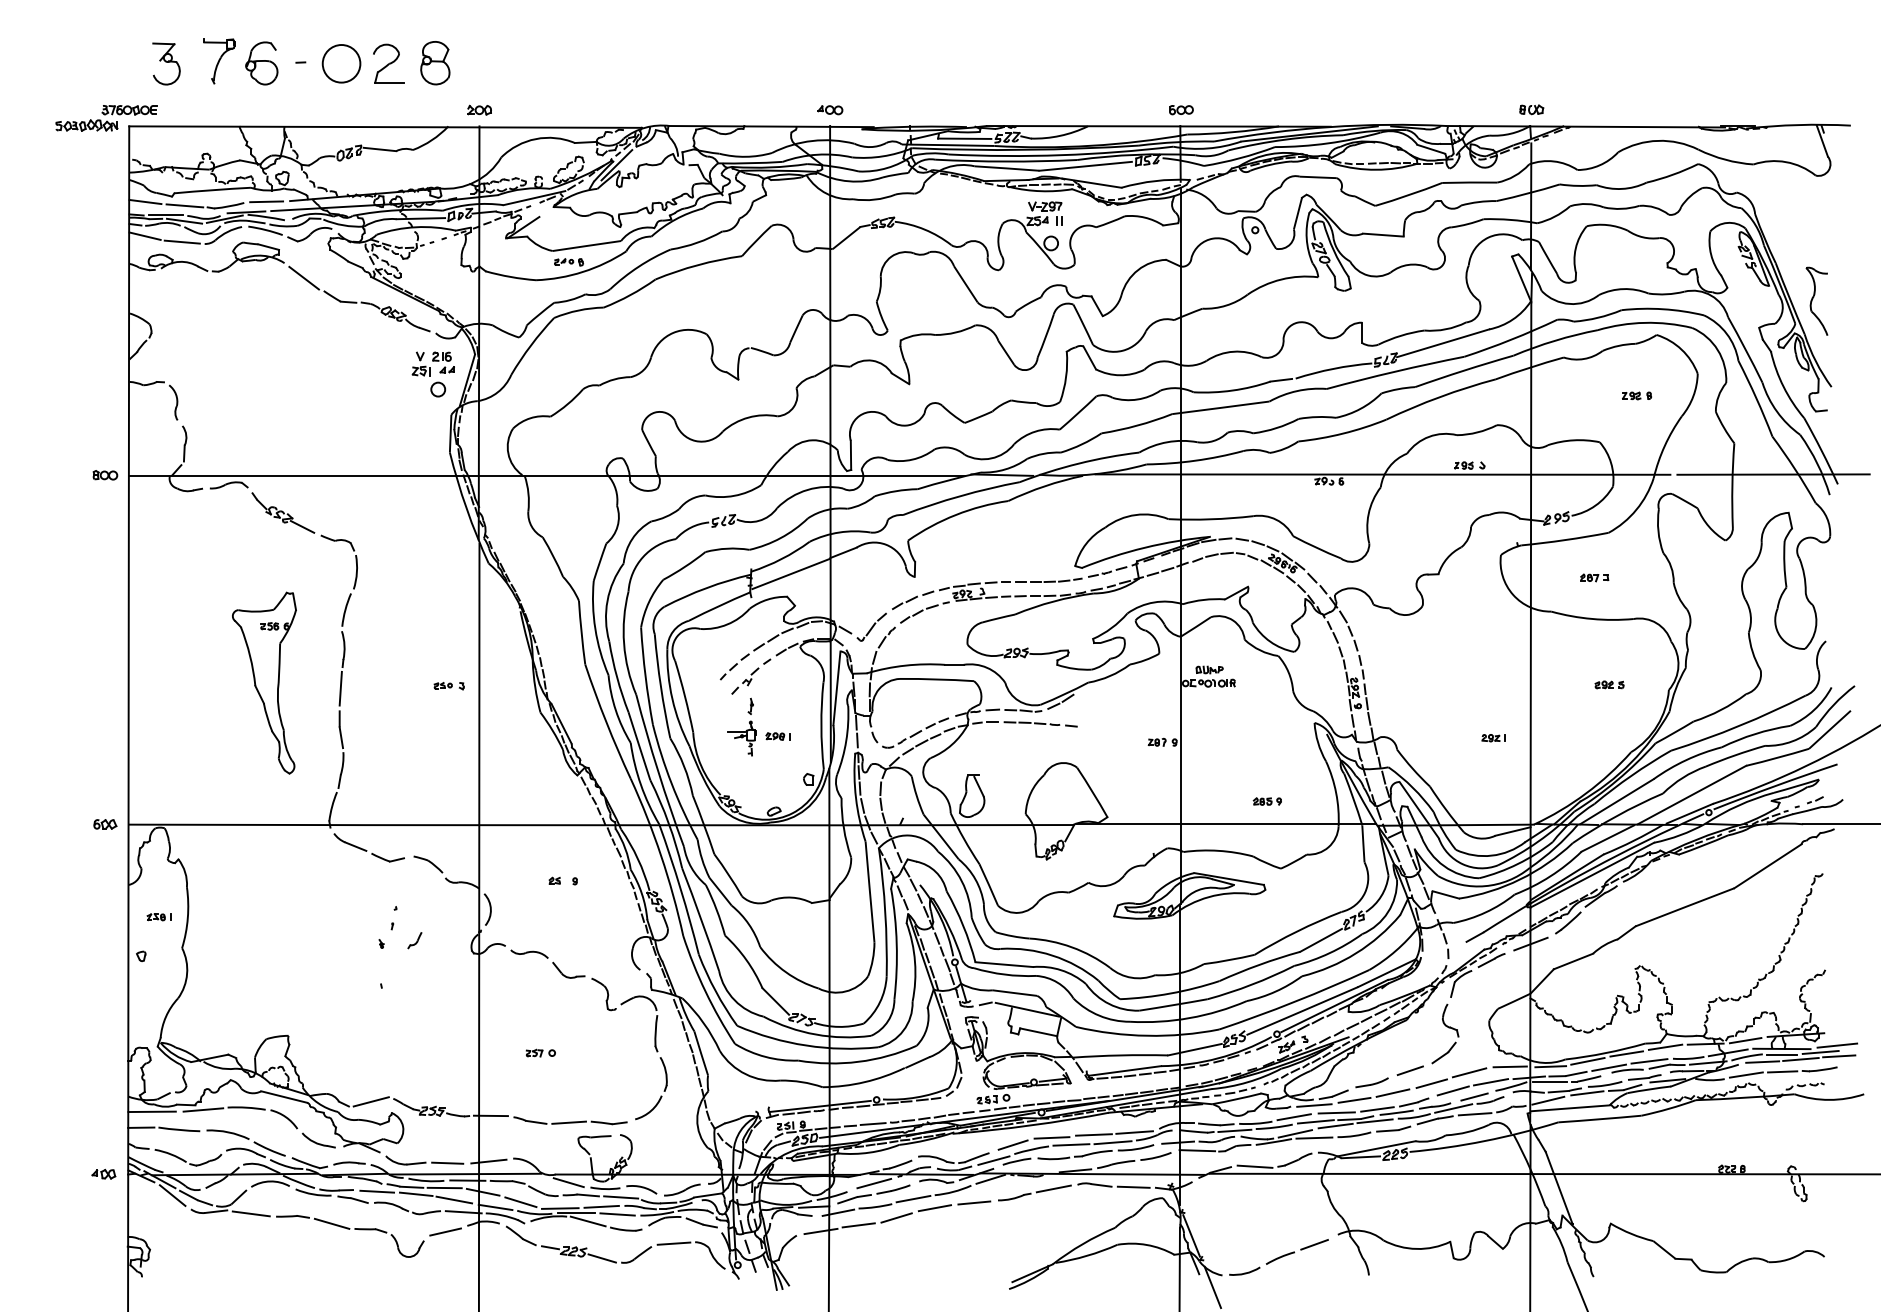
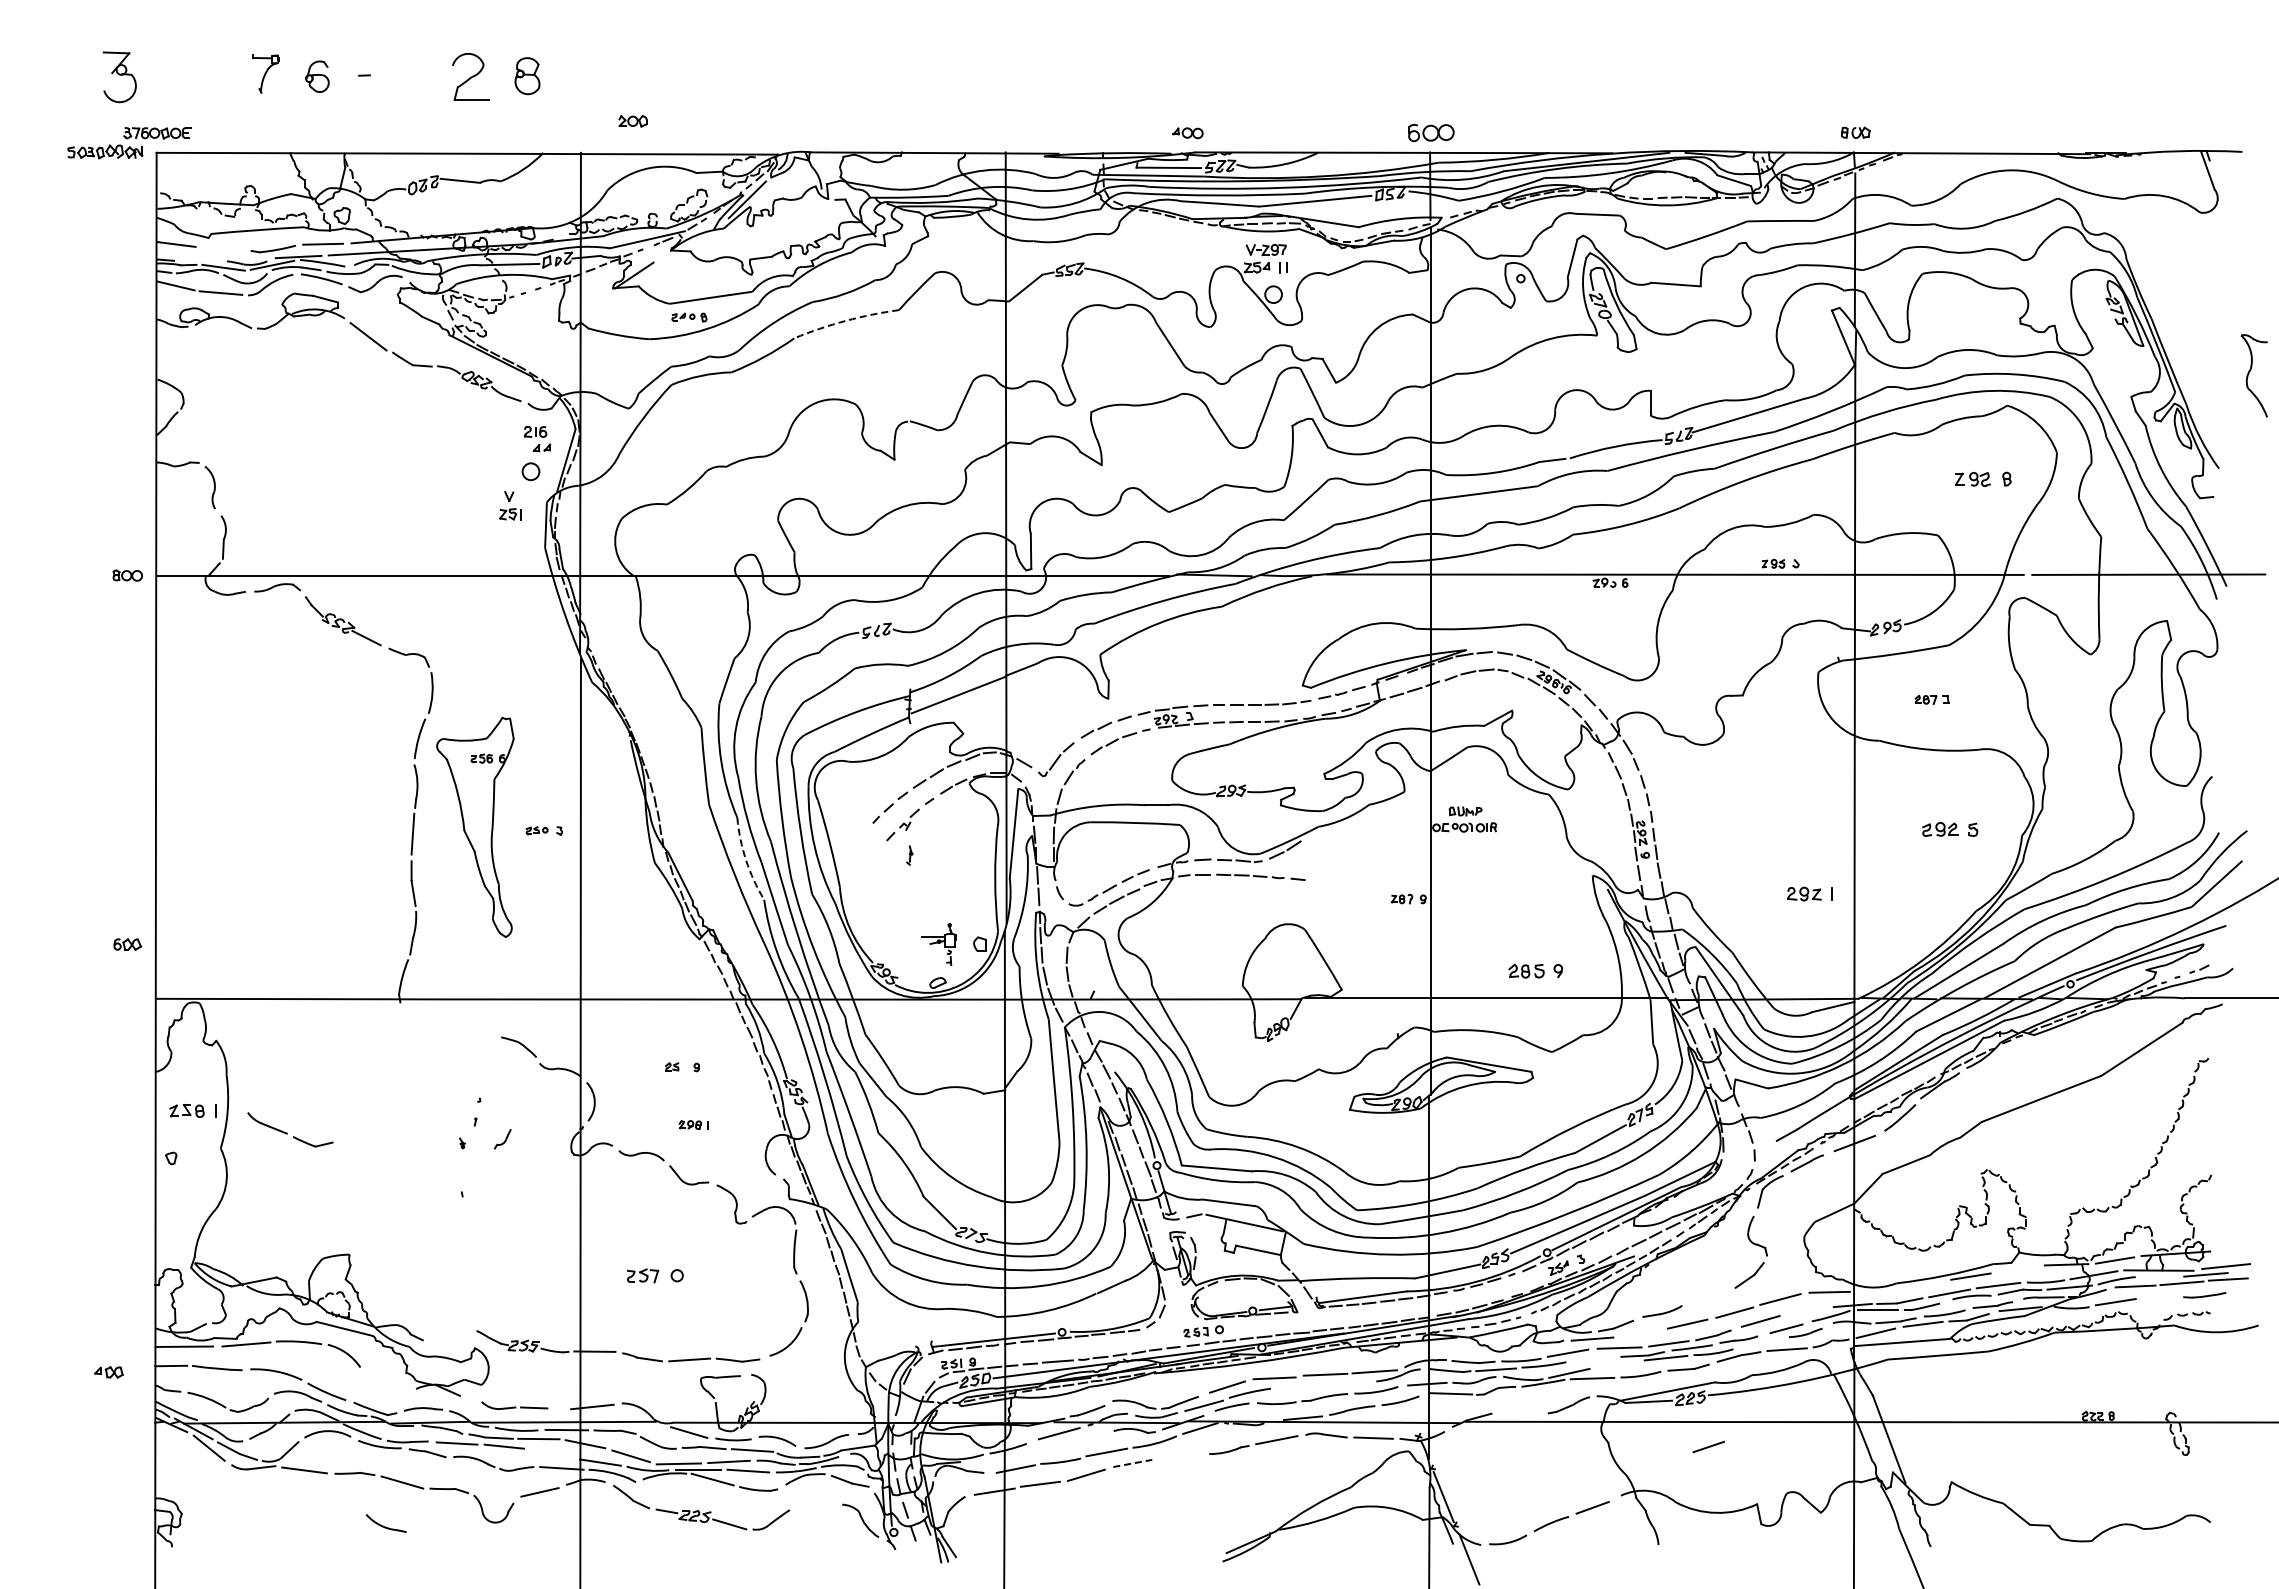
part: (219, 60) -> (265, 73), size x0.7
part: (435, 62) -> (527, 75), size x0.7
part: (262, 63) -> (317, 76), size x0.6
circle: (341, 63) -> (413, 76), removed
part: (166, 64) -> (119, 77), moved
part: (479, 110) -> (632, 121), moved
part: (829, 110) -> (1187, 133), moved
part: (1181, 110) -> (1431, 133), size x1.6
line: (184, 205) -> (223, 248), removed
line: (165, 215) -> (200, 260), removed
arc: (697, 264) -> (845, 320), solid -> dashed
part: (1816, 301) -> (2253, 375), moved
part: (421, 363) -> (510, 505), moved
part: (1637, 395) -> (1983, 479), size x1.6
part: (264, 682) -> (475, 826), moved
part: (1609, 684) -> (1949, 829), size x1.6
arc: (616, 710) -> (746, 860), solid -> dashed
part: (777, 736) -> (693, 1124), moved
part: (1493, 737) -> (1809, 893), size x1.6
part: (741, 738) -> (938, 944), moved
part: (971, 796) -> (1177, 964), removed
part: (1267, 801) -> (1535, 970), size x1.6
part: (105, 824) -> (127, 944), moved
part: (369, 847) -> (290, 1129), moved
part: (159, 916) -> (193, 1110), size x1.6
line: (1665, 1047) -> (2017, 1268), removed
part: (541, 1053) -> (655, 1275), size x1.6
line: (1781, 1054) -> (2158, 1277), removed
line: (1587, 1061) -> (1923, 1285), removed
line: (1550, 1066) -> (1878, 1291), removed
line: (1410, 1070) -> (1708, 1446), moved
line: (1782, 1072) -> (2159, 1298), removed
line: (1491, 1081) -> (1806, 1310), removed
line: (1354, 1100) -> (1640, 1332), removed
line: (370, 1101) -> (449, 1334), removed
line: (1453, 1108) -> (1760, 1342), removed
line: (1316, 1121) -> (1594, 1358), removed
line: (1335, 1125) -> (1617, 1363), removed
part: (318, 1140) -> (385, 1523), moved
line: (1113, 1142) -> (1348, 1383), removed
line: (1070, 1144) -> (1297, 1386), removed
part: (424, 1160) -> (514, 1405), size x0.7
line: (1254, 1166) -> (1520, 1412), removed
part: (103, 1174) -> (108, 1372), moved
part: (873, 1194) -> (1058, 1446), removed
line: (454, 1199) -> (550, 1453), removed
line: (974, 1203) -> (1180, 1457), removed
line: (814, 1207) -> (986, 1462), removed
line: (934, 1208) -> (1132, 1463), solid -> dashed
line: (673, 1243) -> (816, 1506), removed

